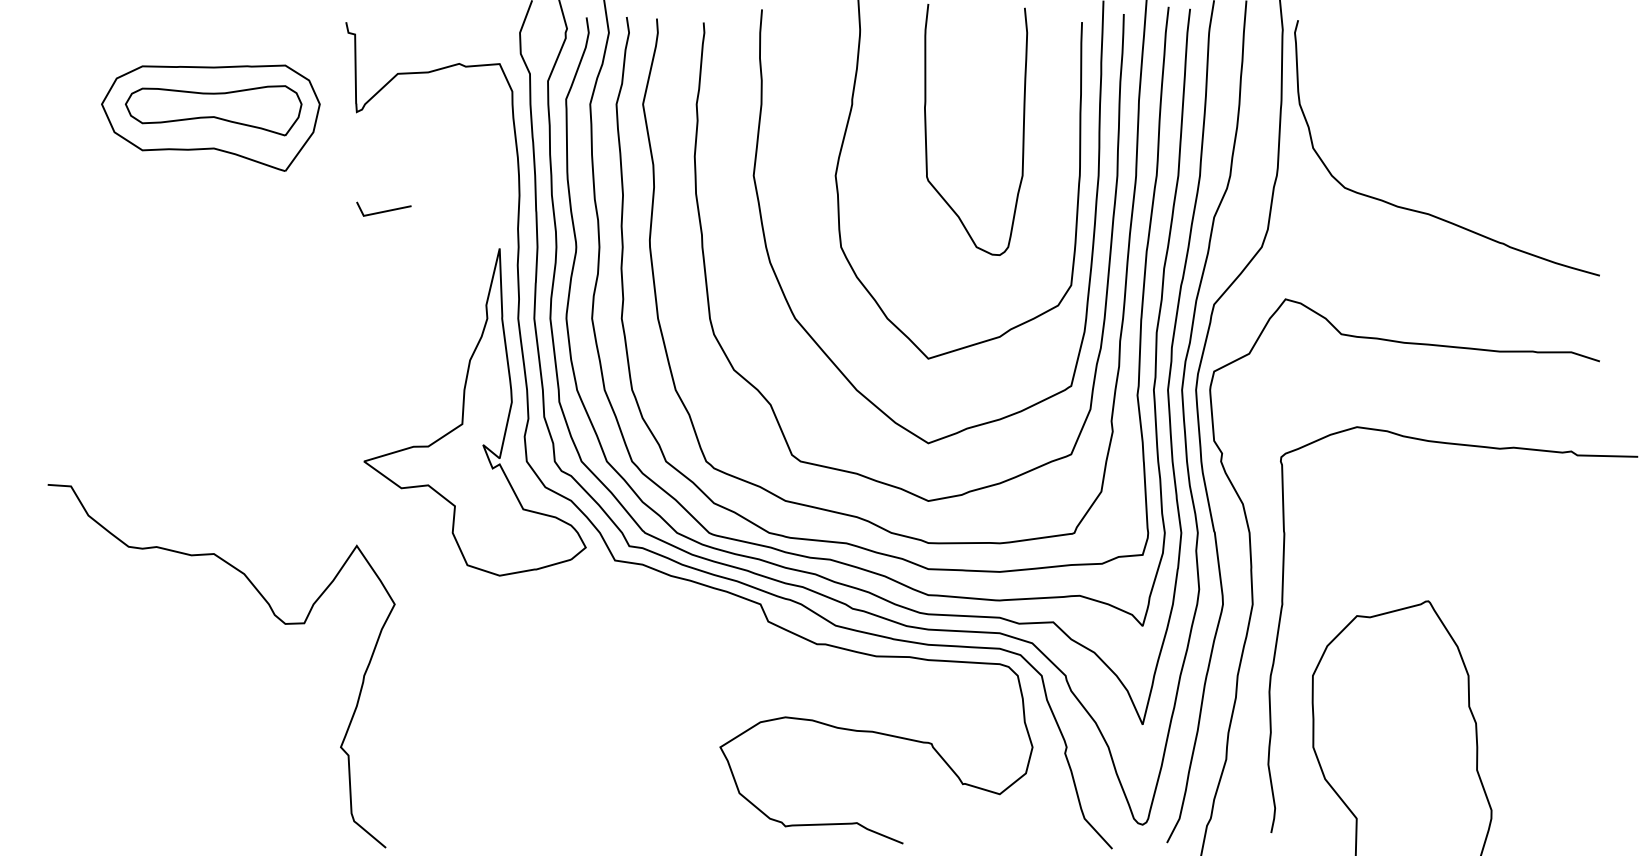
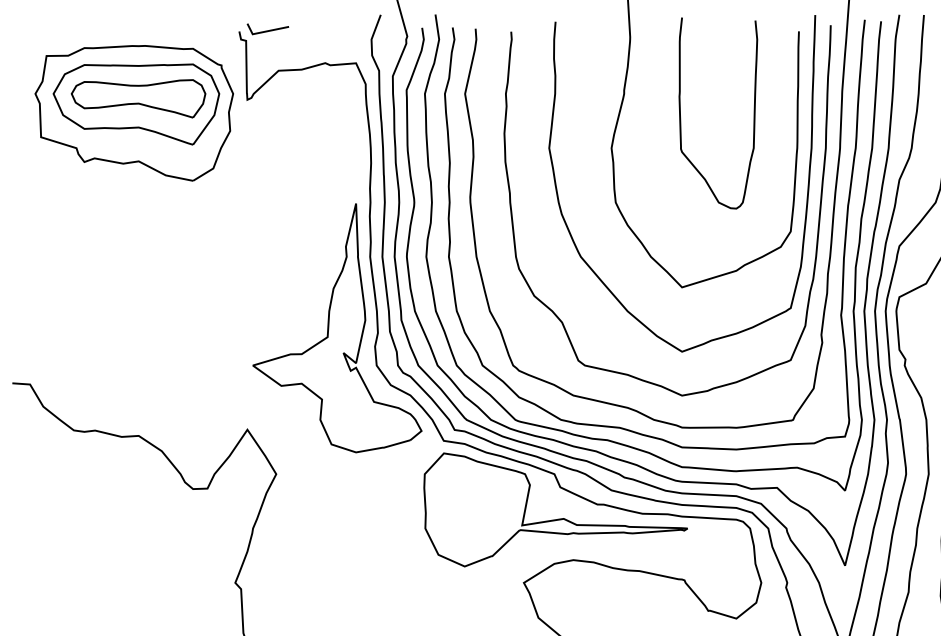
part: (207, 129) -> (133, 113), added
line: (384, 210) -> (268, 30), moved
part: (762, 663) -> (555, 519), added

